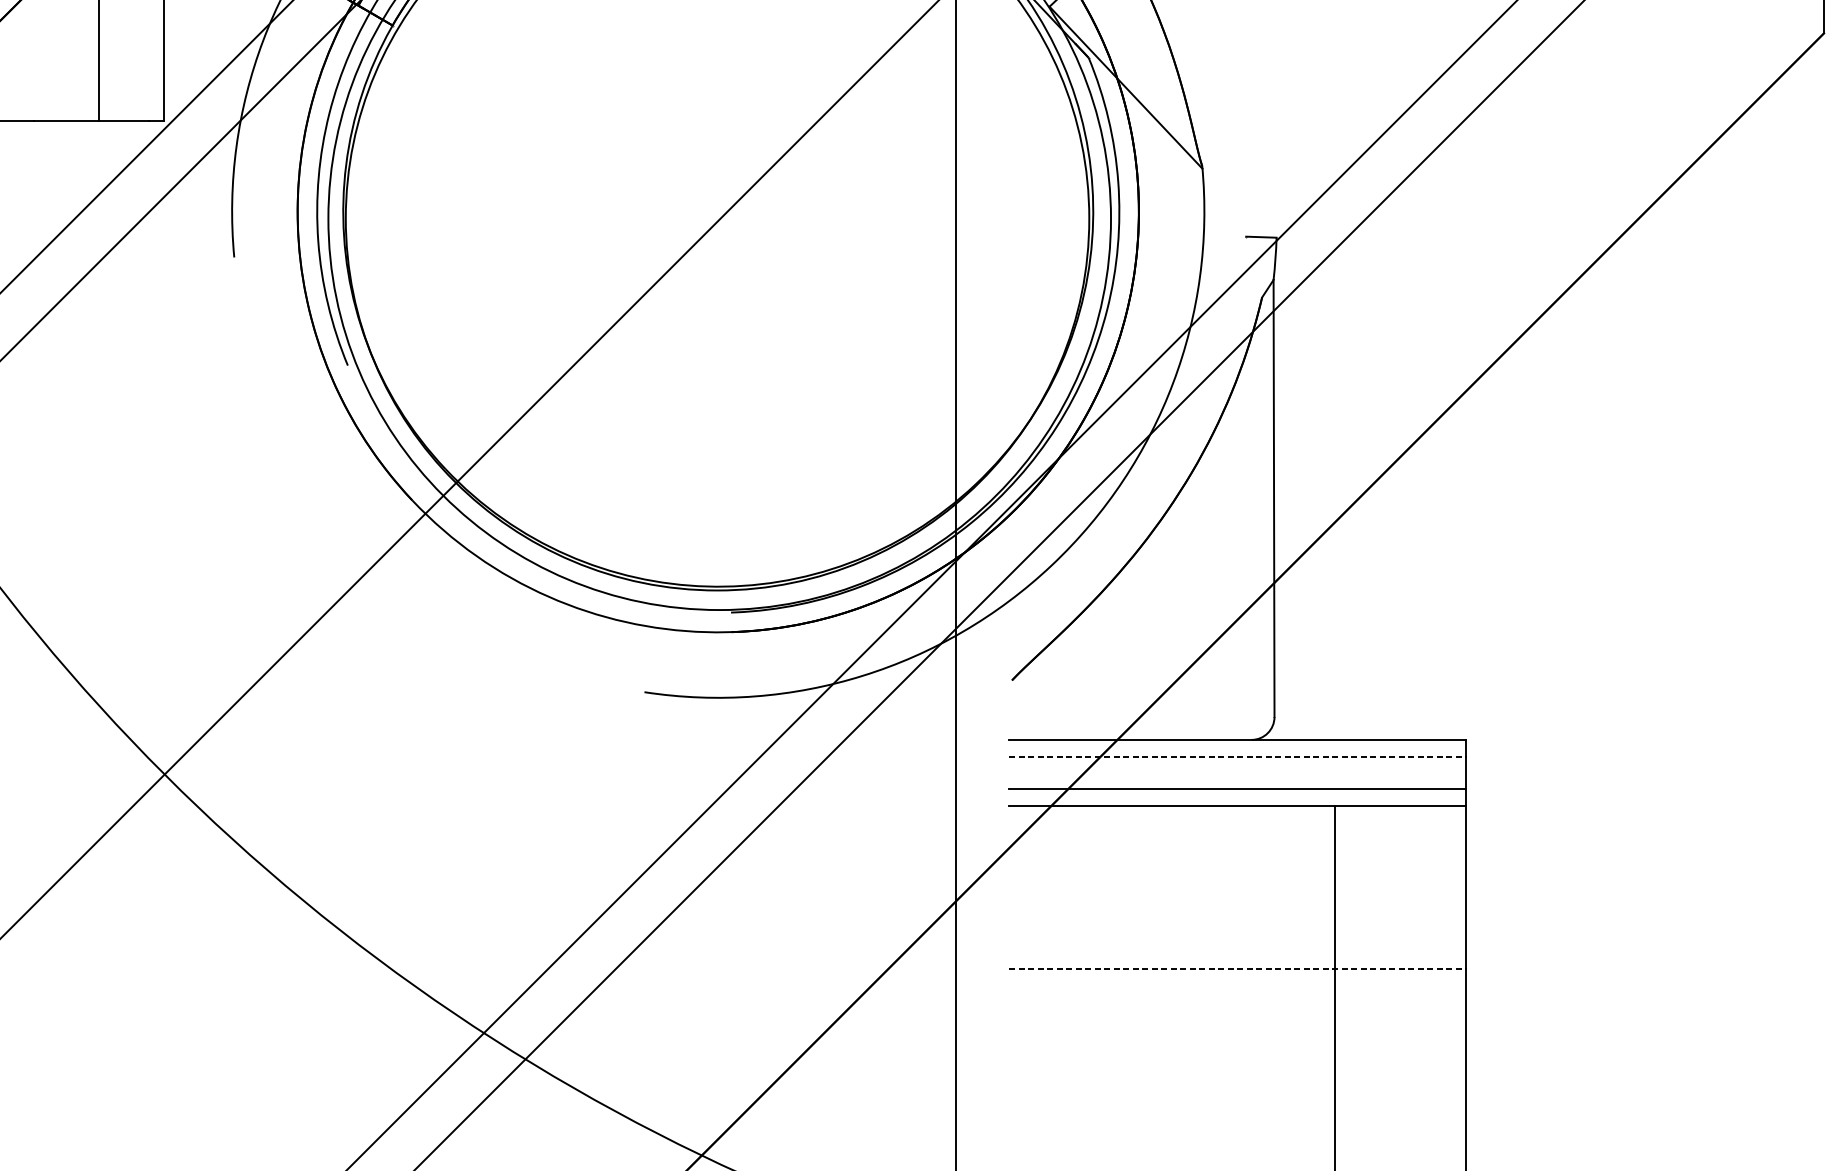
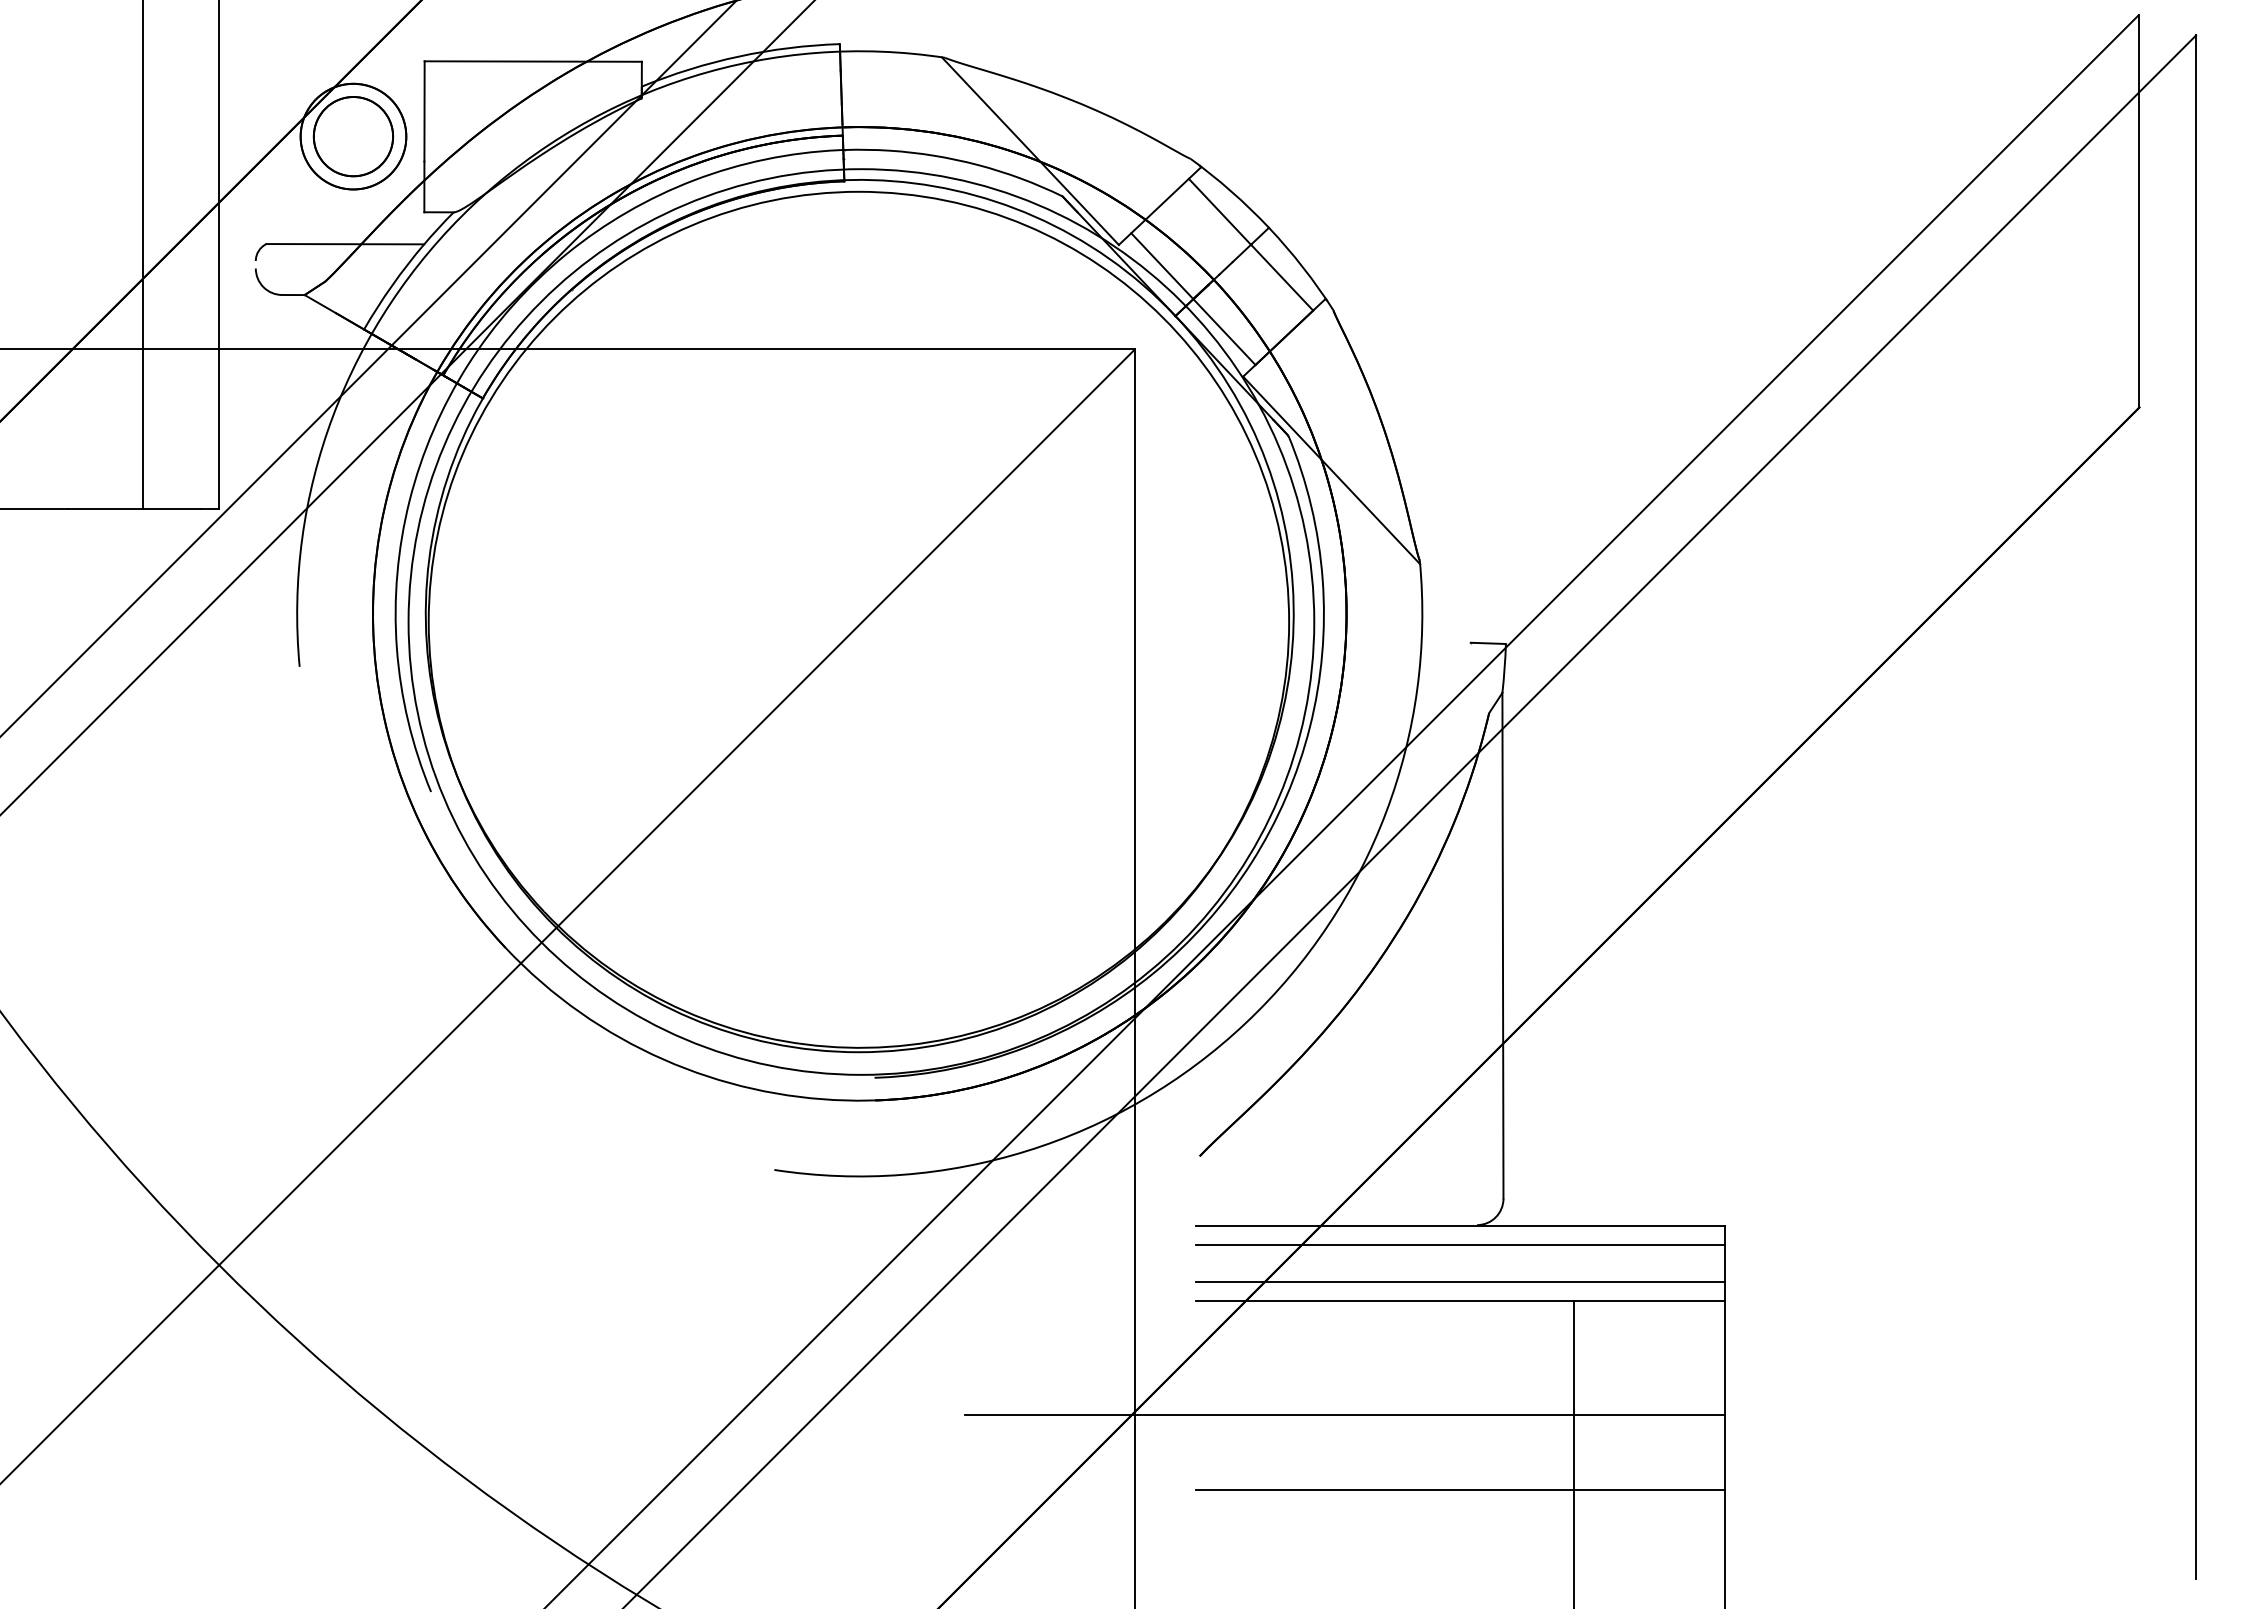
line: (1237, 756) -> (1460, 1244), dashed -> solid
line: (1137, 903) -> (1344, 1414), added
line: (1237, 968) -> (1460, 1489), dashed -> solid

